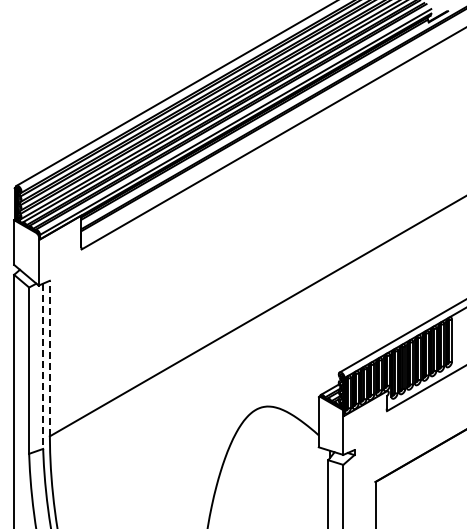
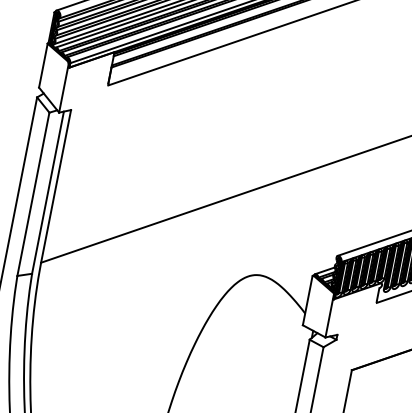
line: (49, 358) -> (55, 186), dashed -> solid
line: (43, 366) -> (48, 192), dashed -> solid

